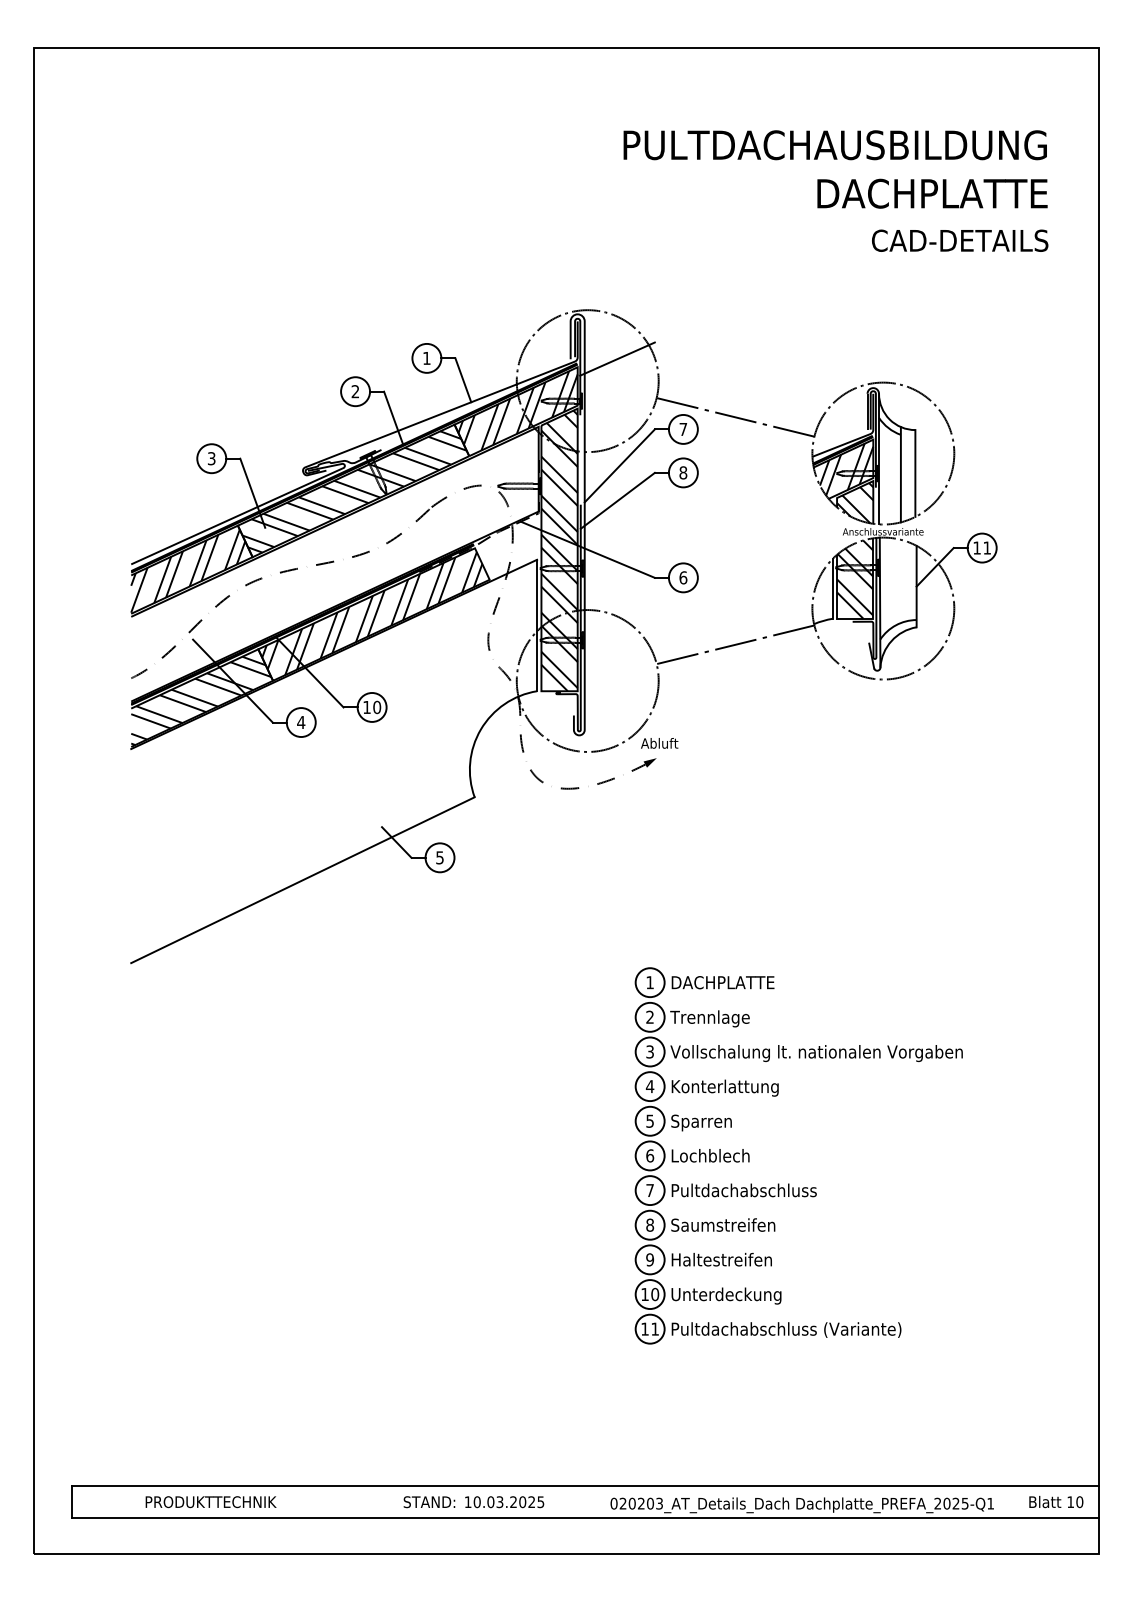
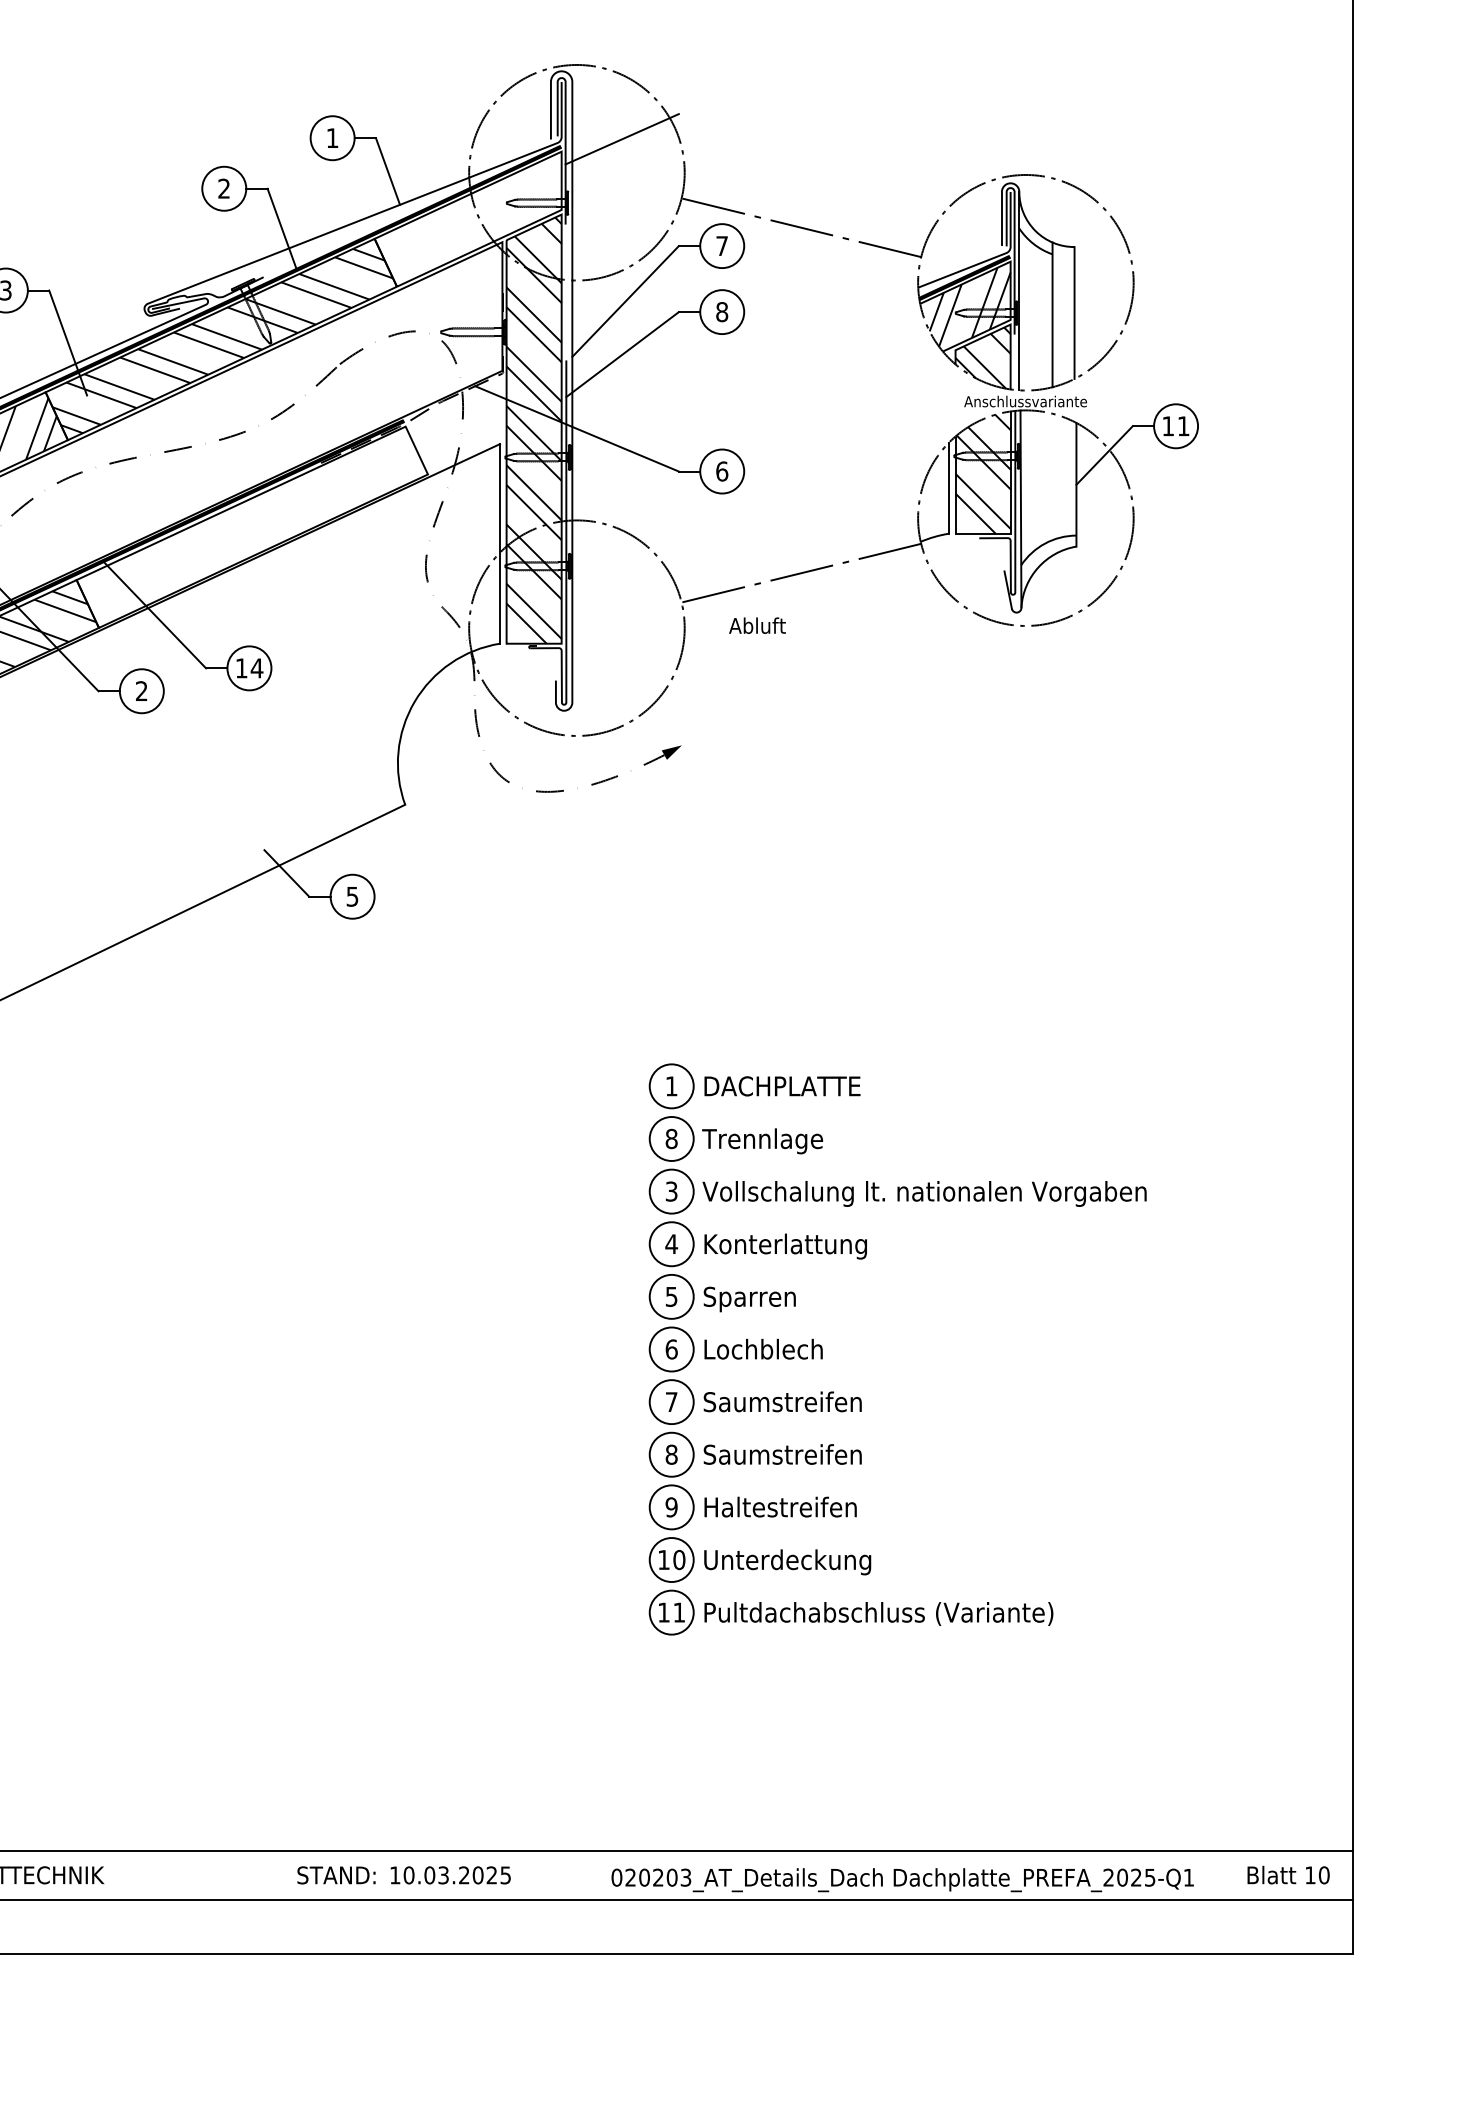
hatch: (517, 410) -> (470, 217), removed
hatch: (372, 613) -> (250, 525), removed
text: (377, 707) -> (257, 668), 10 -> 14
text: (301, 721) -> (142, 689), 4 -> 2
text: (659, 743) -> (757, 625), moved
text: (650, 1016) -> (672, 1137), 2 -> 8
text: (743, 1190) -> (813, 1402), Pultdachabschluss -> Saumstreifen

